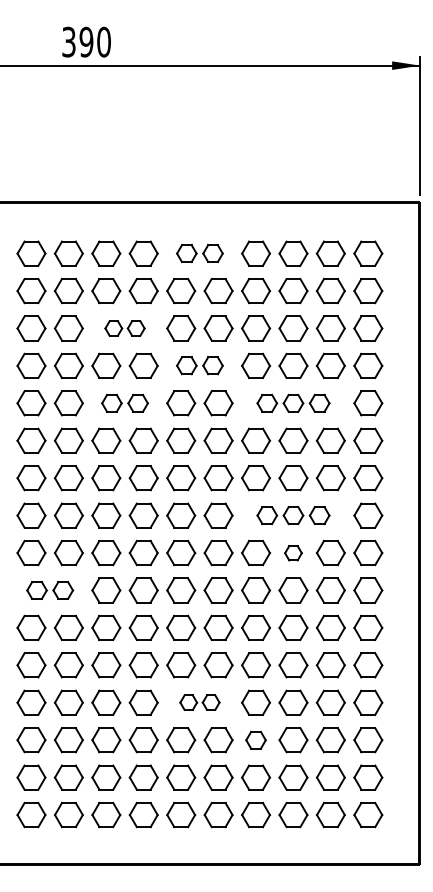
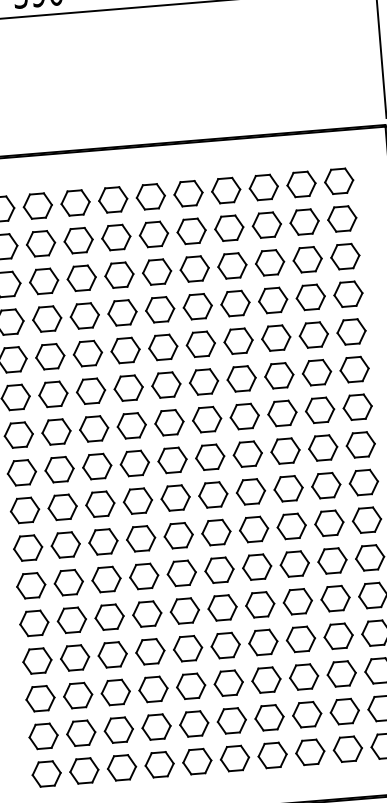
part: (199, 253) -> (169, 195), size x1.43
part: (124, 328) -> (100, 276), size x1.67
part: (199, 365) -> (178, 307), size x1.43
part: (124, 403) -> (106, 352), size x1.43
part: (293, 403) -> (276, 338), size x1.43
part: (293, 515) -> (285, 450), size x1.43
part: (293, 553) -> (288, 489), size x1.67
part: (49, 590) -> (46, 546), size x1.43
part: (199, 702) -> (206, 646), size x1.67
part: (255, 740) -> (265, 680), size x1.43

